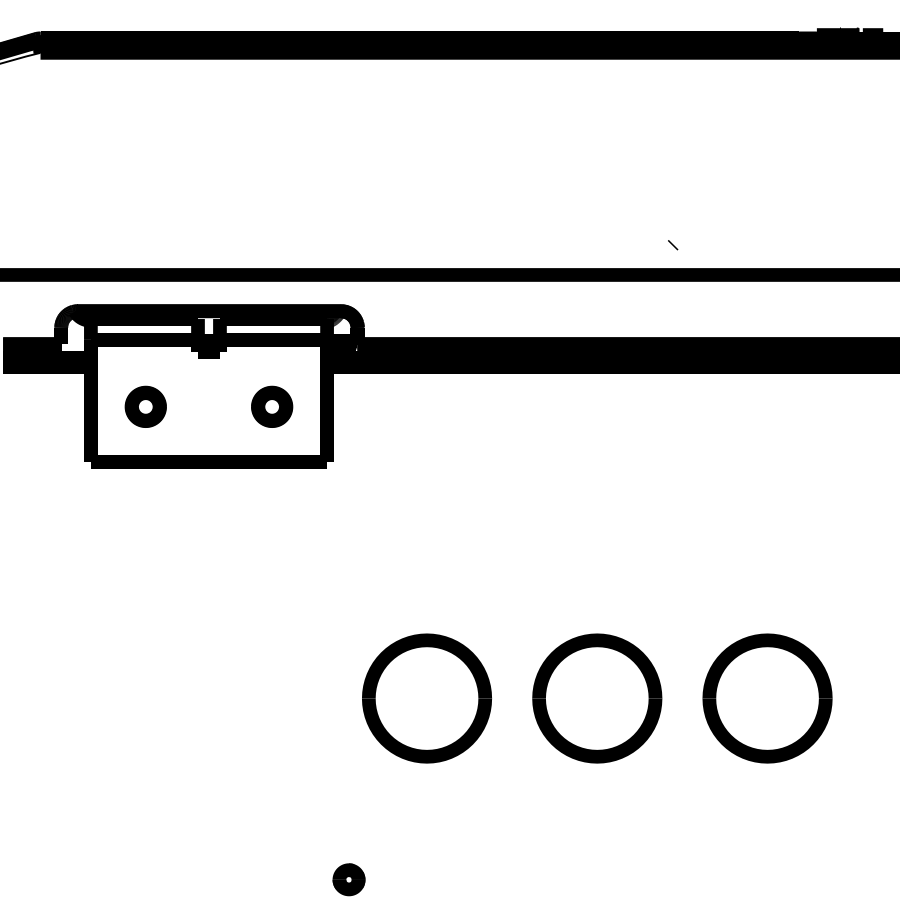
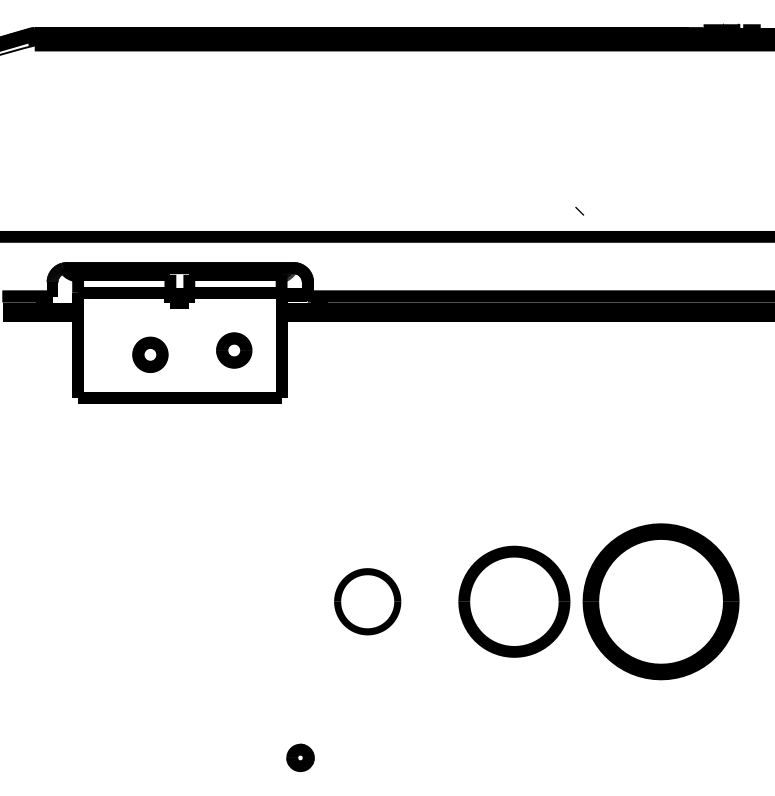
part: (145, 406) -> (150, 354), moved
part: (426, 698) -> (367, 601), size x0.6
part: (767, 698) -> (661, 601), size x1.4

